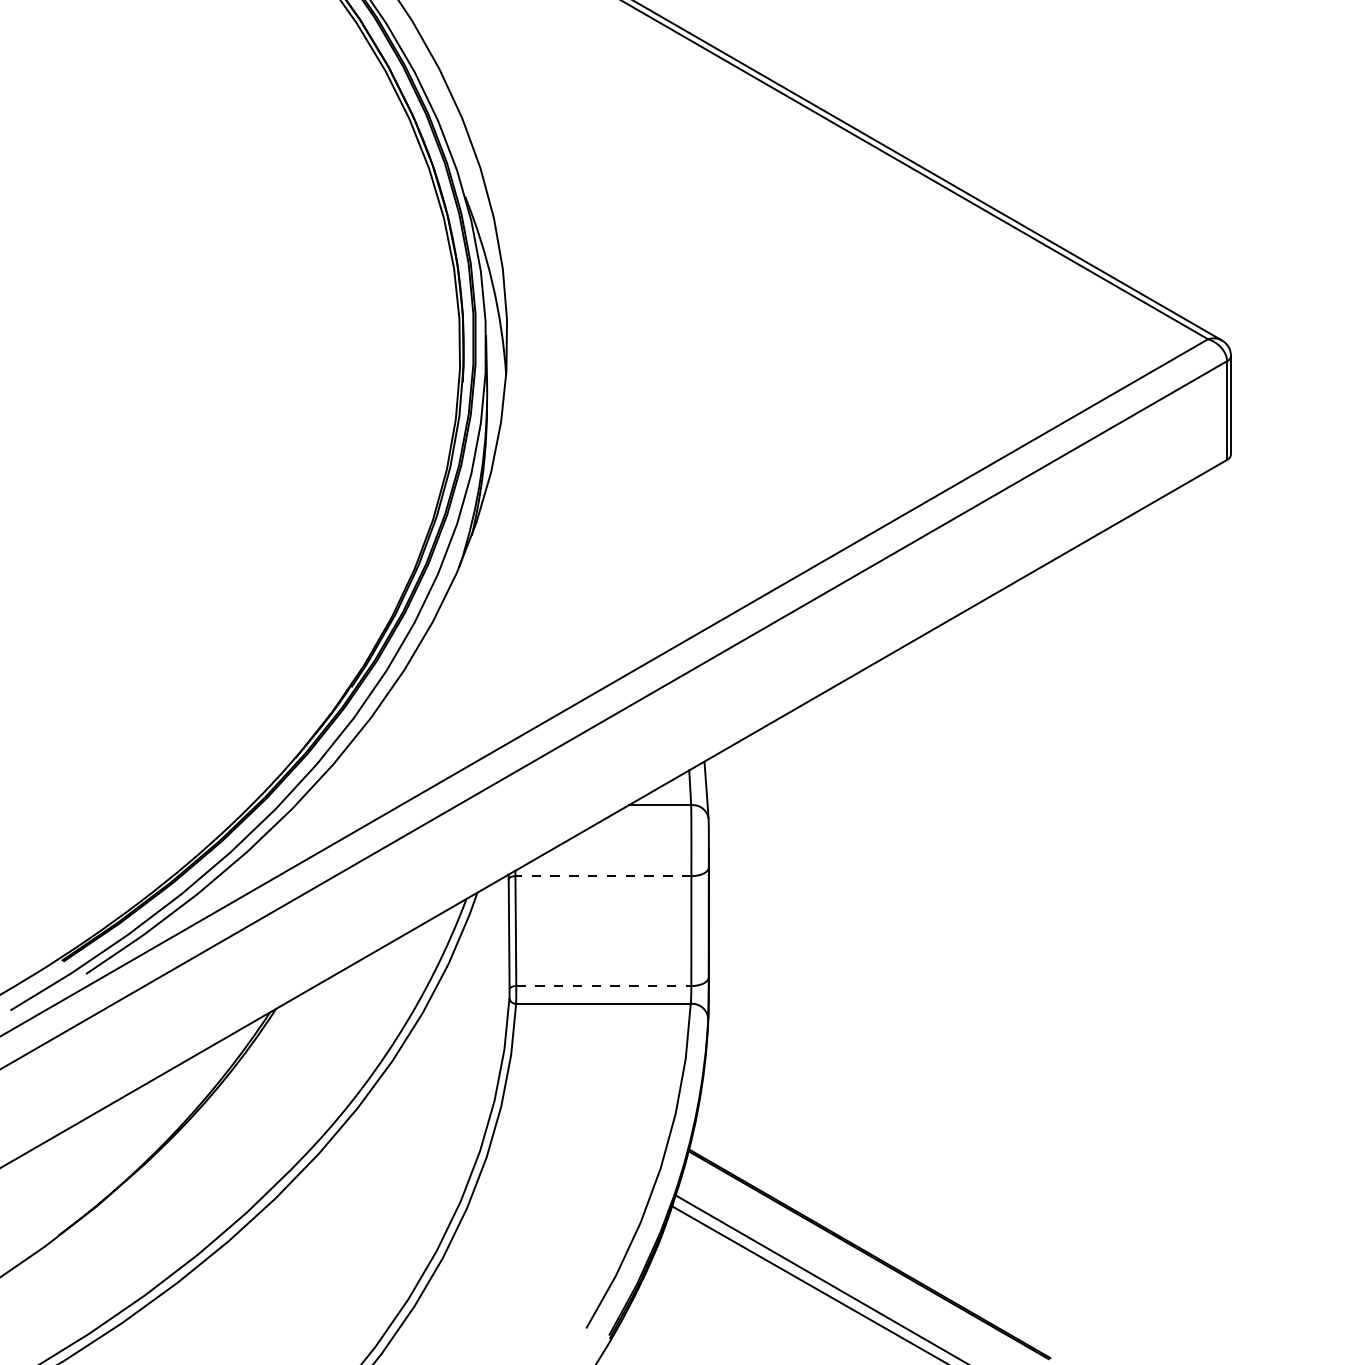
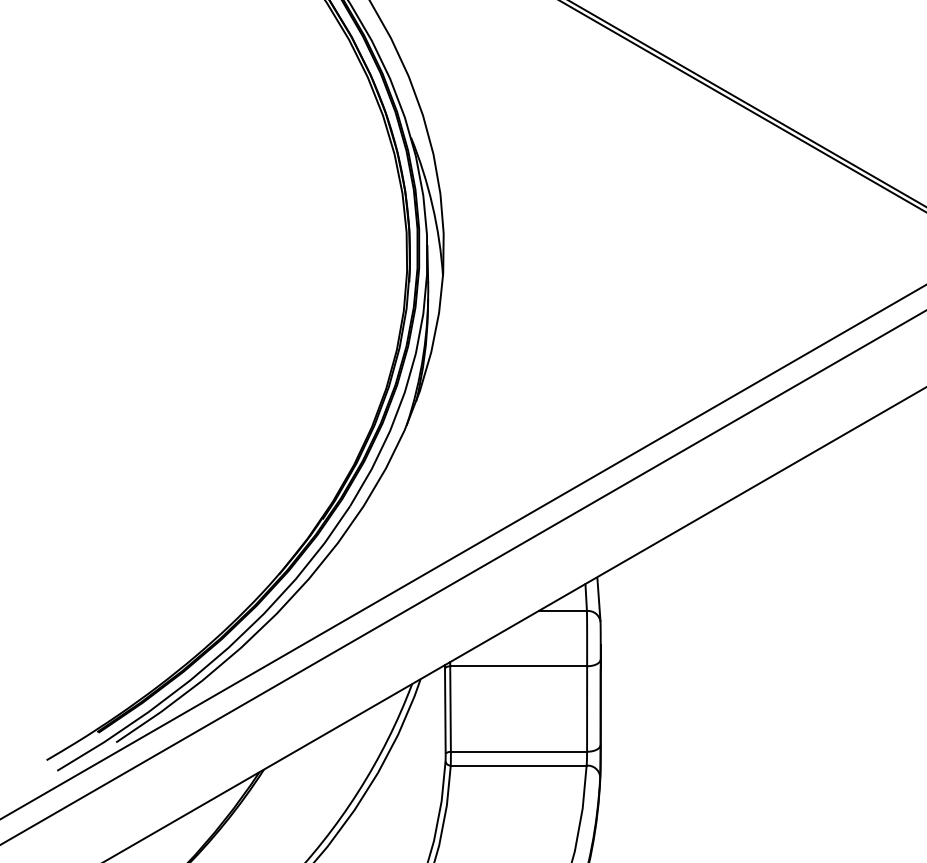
line: (603, 876) -> (518, 666), dashed -> solid
line: (603, 986) -> (518, 752), dashed -> solid

